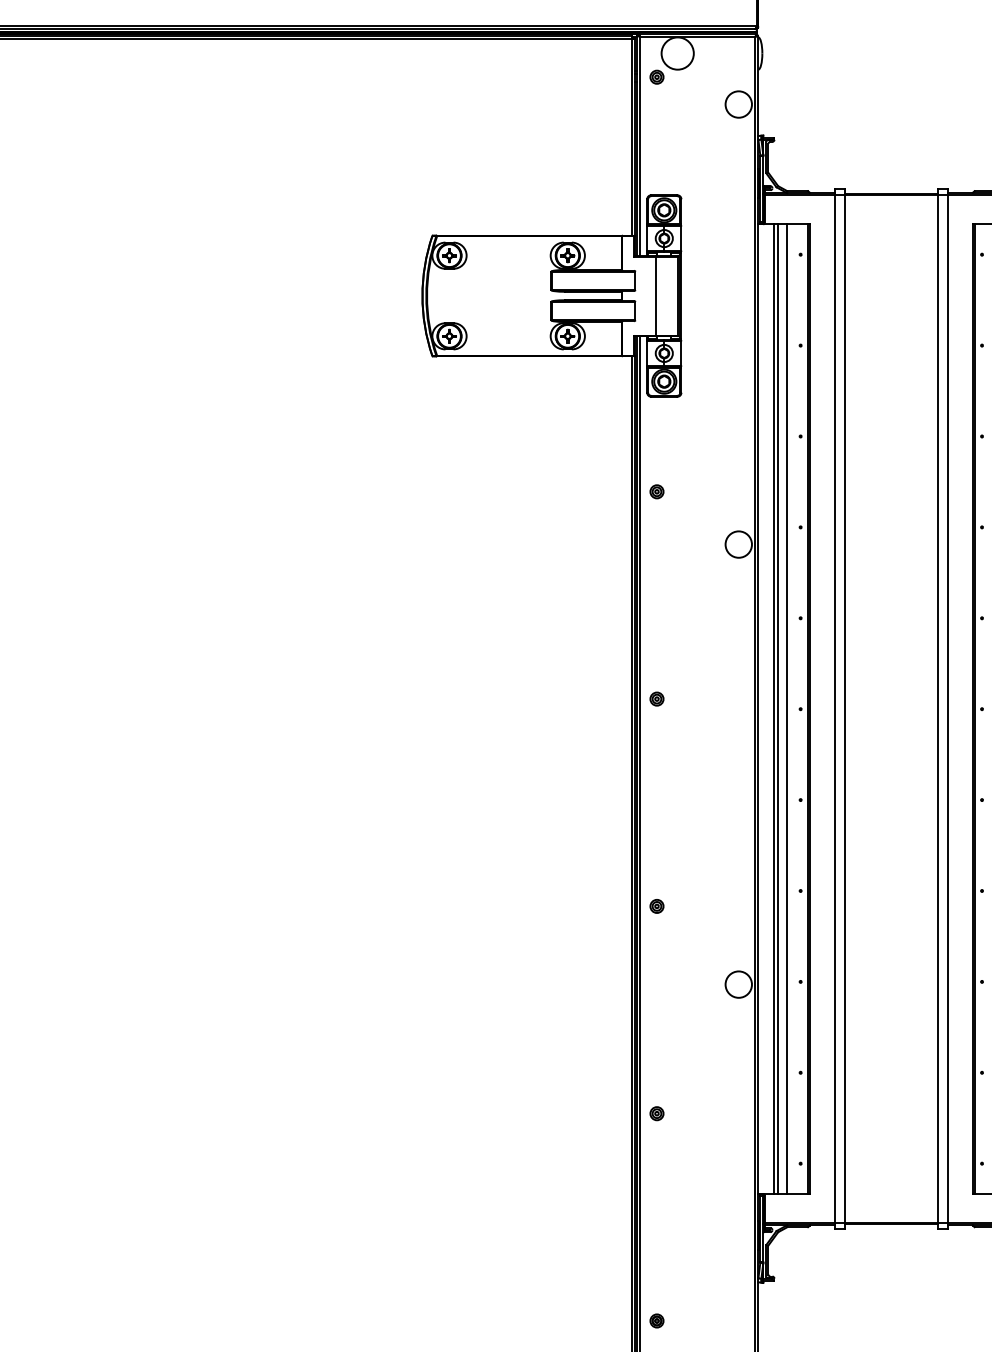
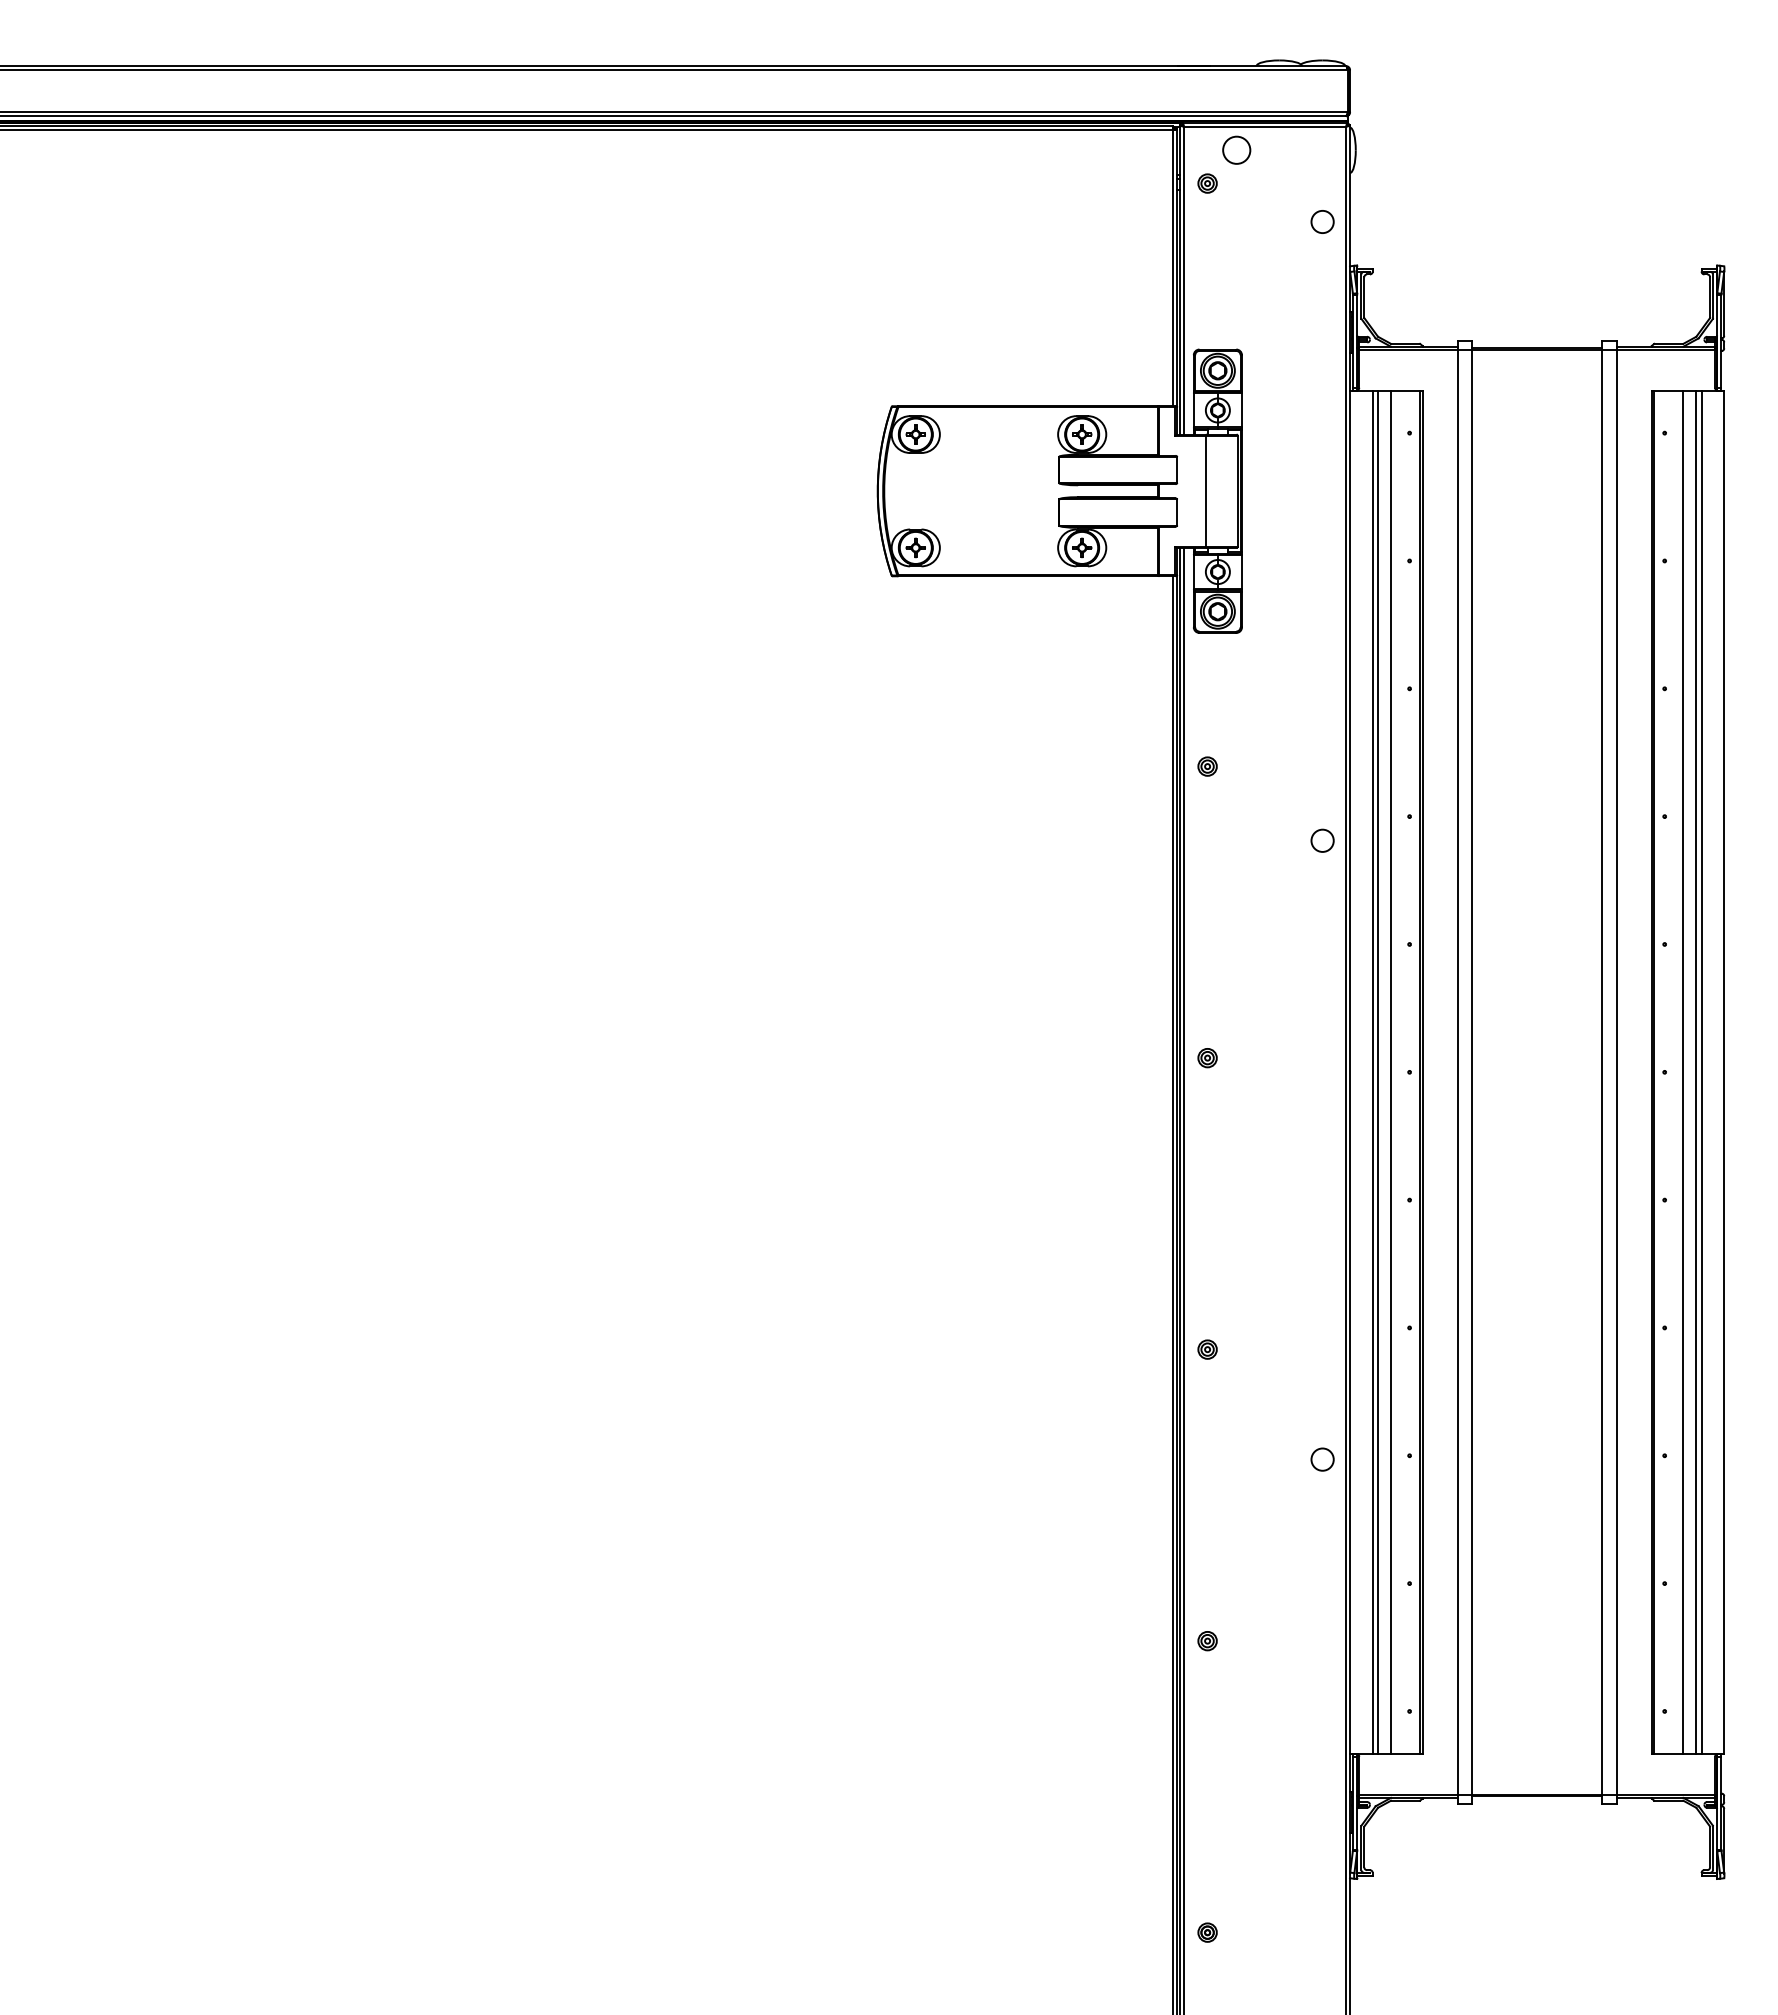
circle: (677, 52) -> (1236, 149), size x0.6
circle: (738, 104) -> (1322, 221), size x0.6
circle: (738, 544) -> (1322, 840), size x0.6
circle: (738, 984) -> (1322, 1459), size x0.6

